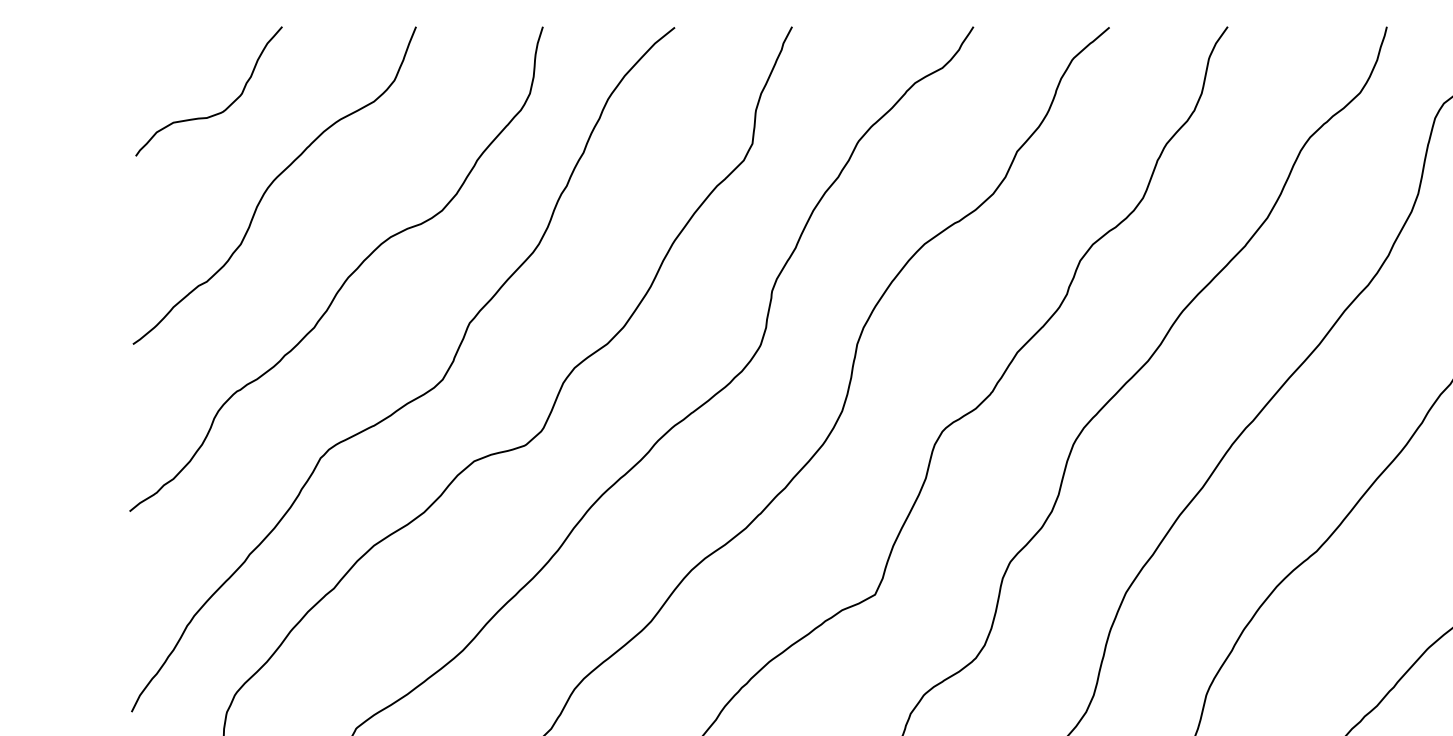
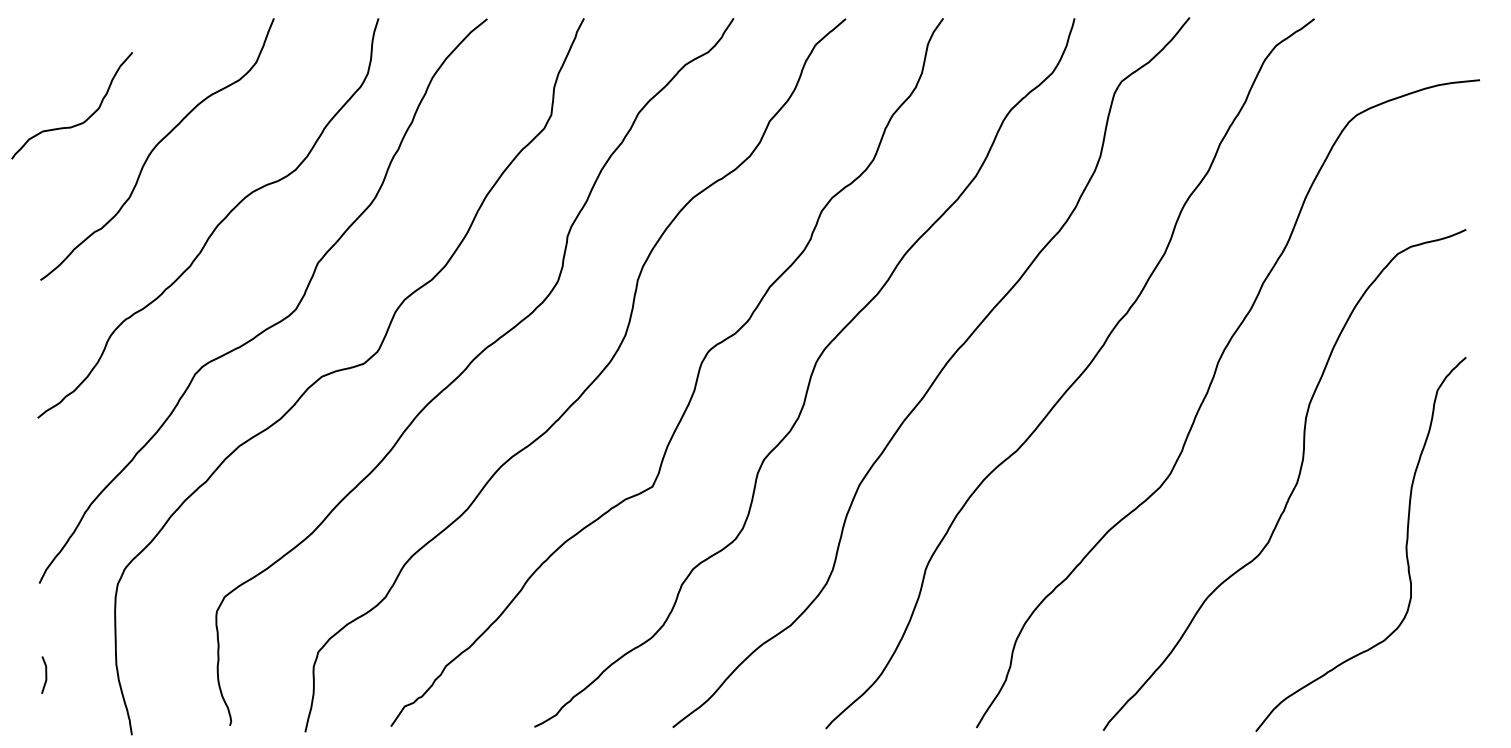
curve: (216, 113) -> (78, 123), moved

